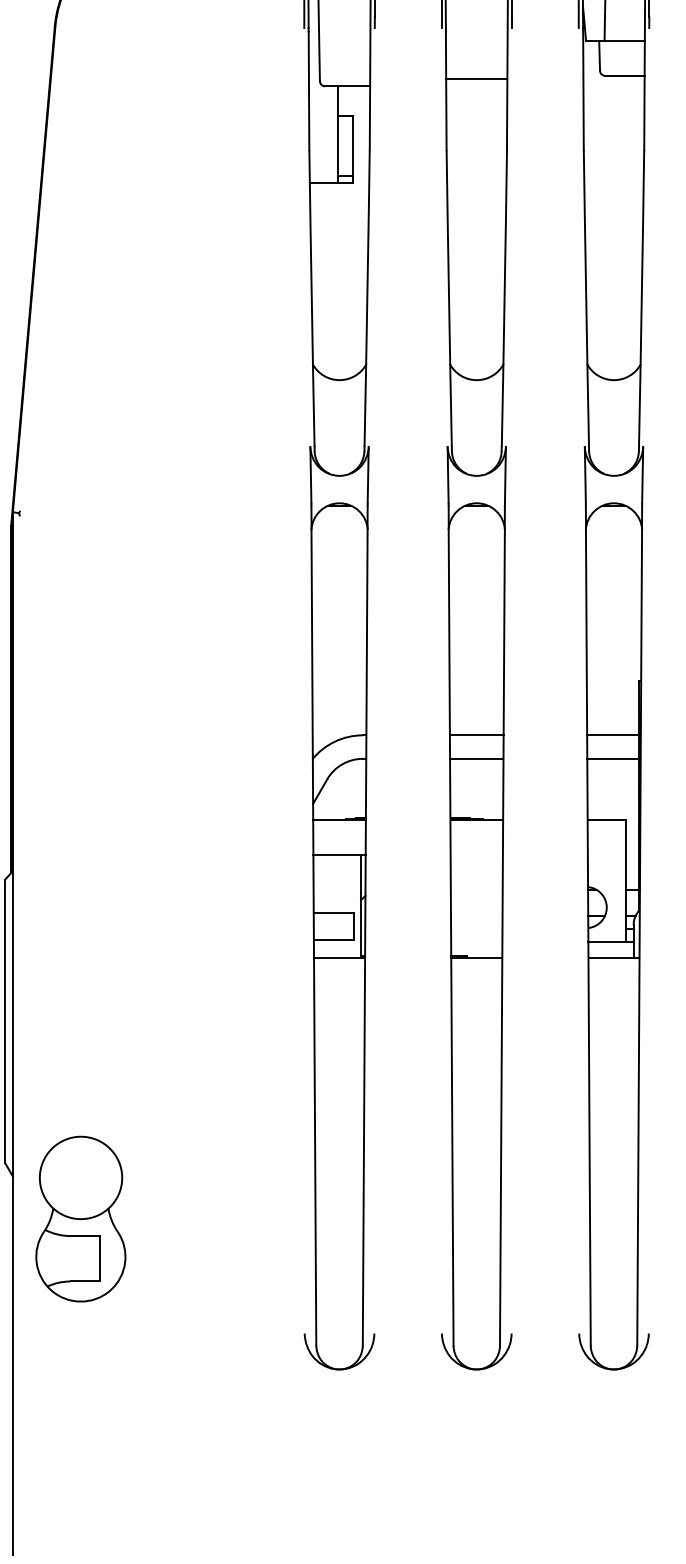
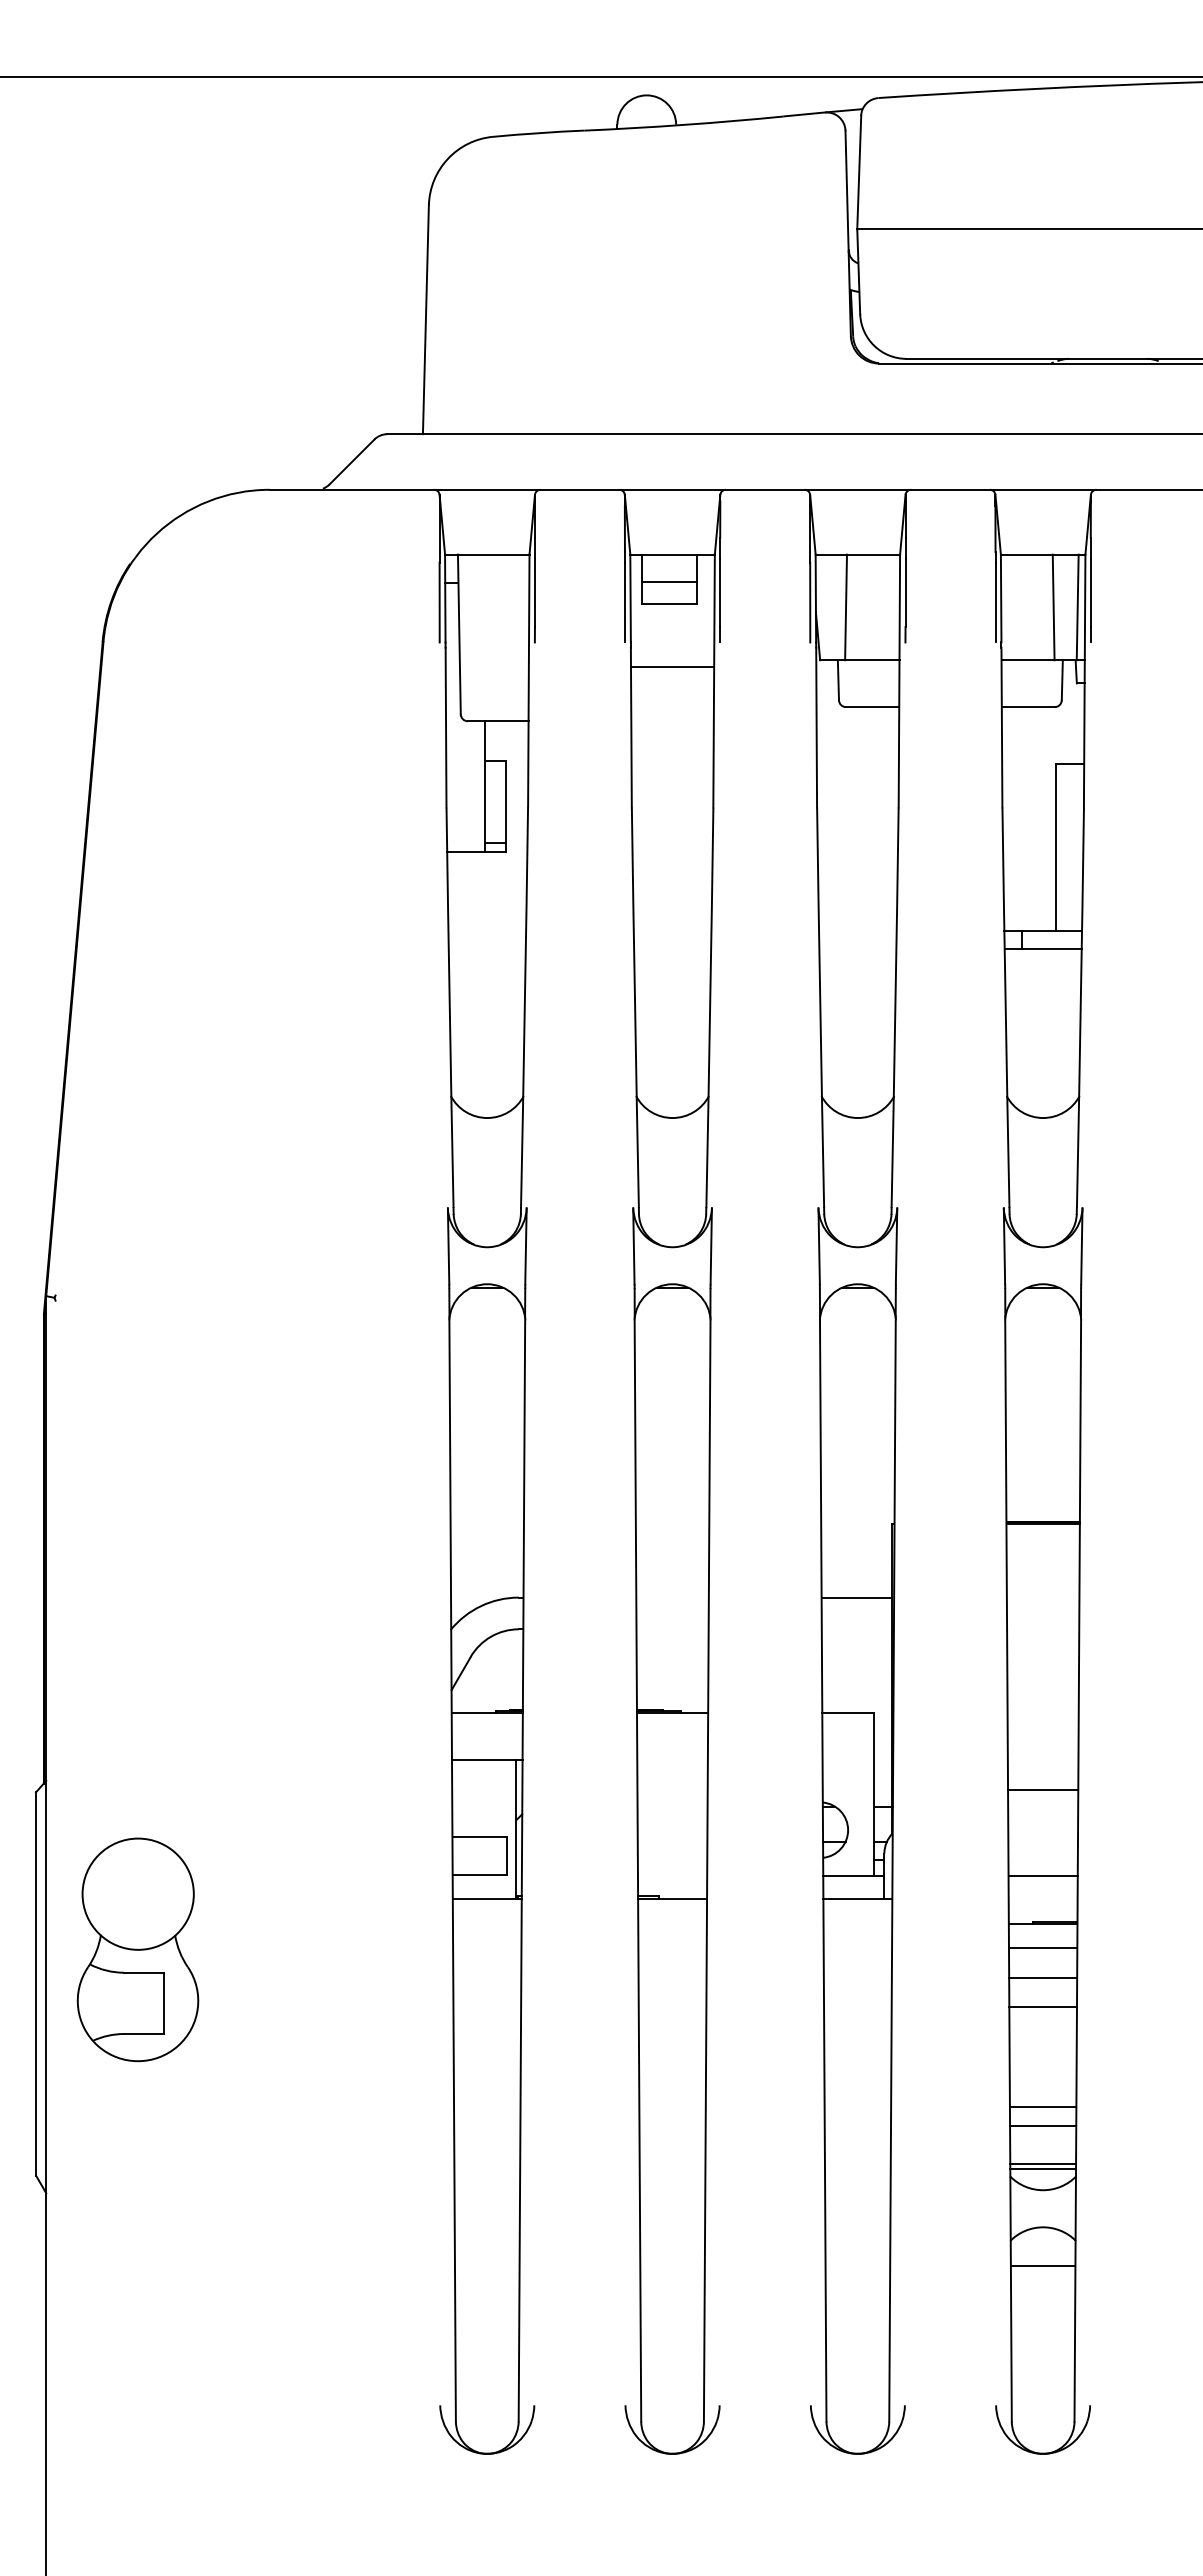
line: (476, 79) -> (672, 666), moved
line: (476, 735) -> (672, 1597), removed
line: (476, 758) -> (672, 1629), removed
line: (612, 758) -> (856, 1629), removed
part: (80, 1218) -> (137, 1949), moved

